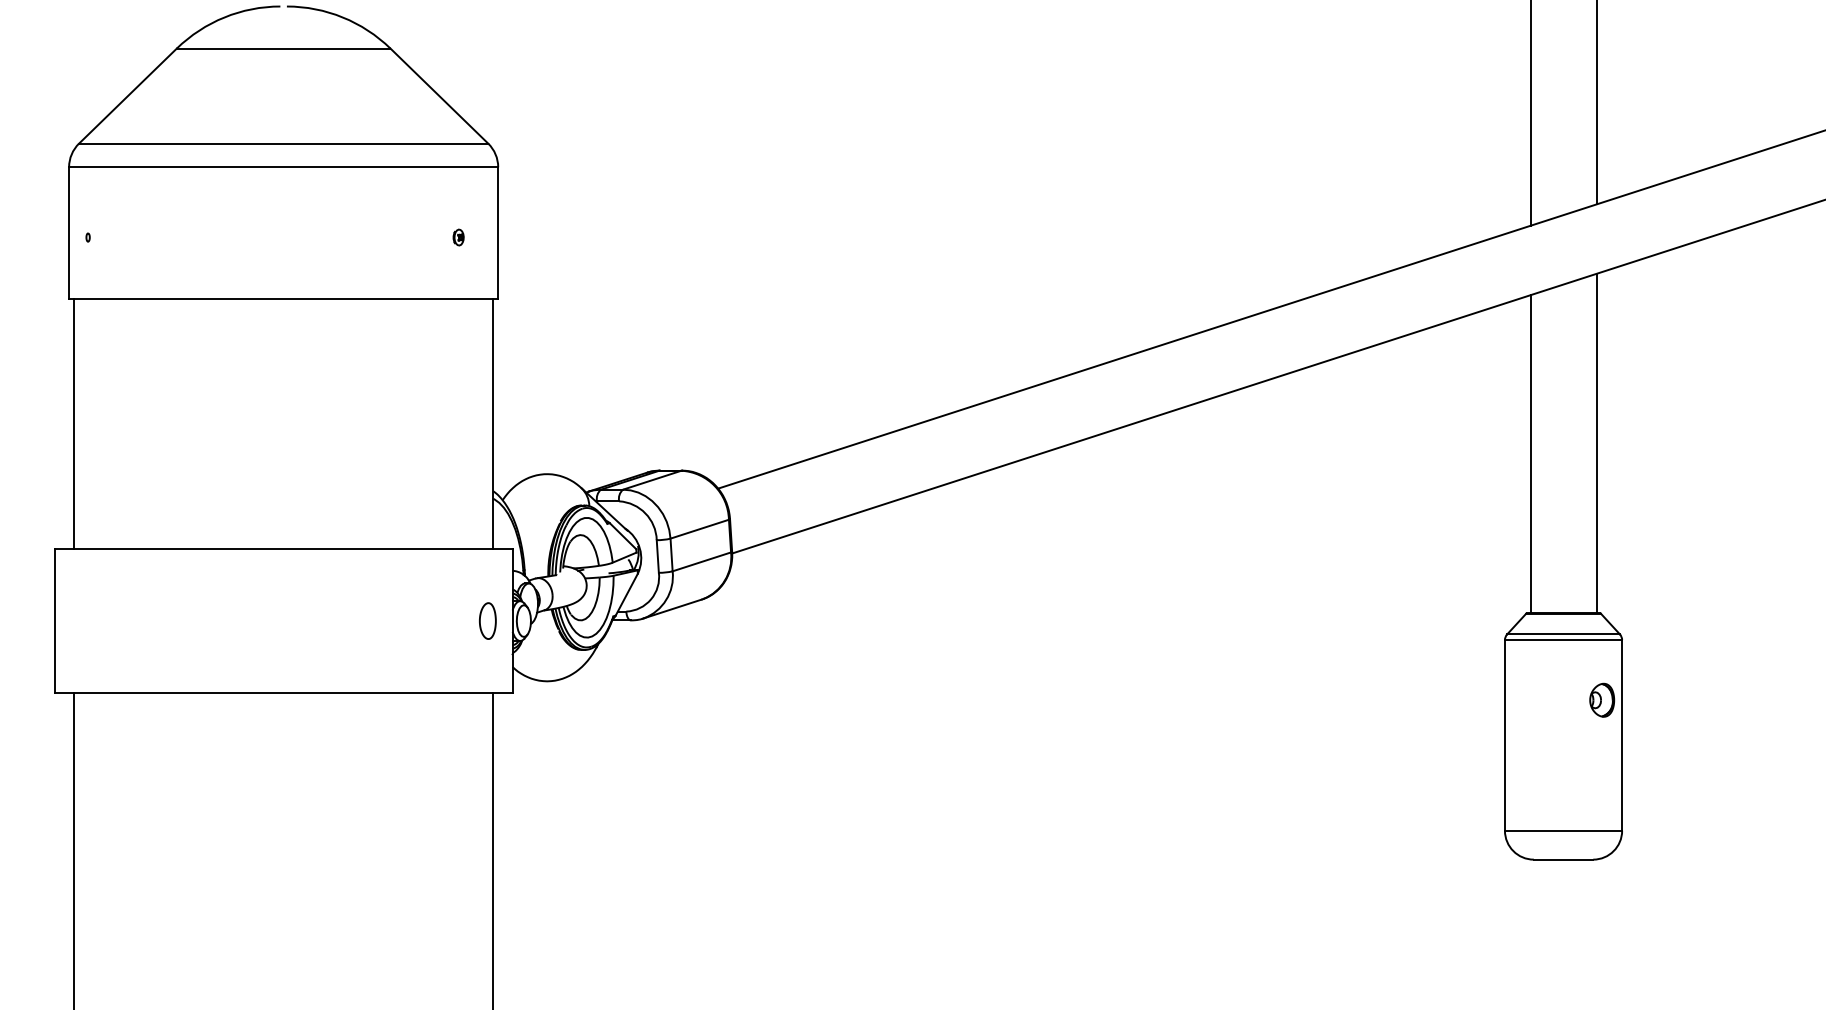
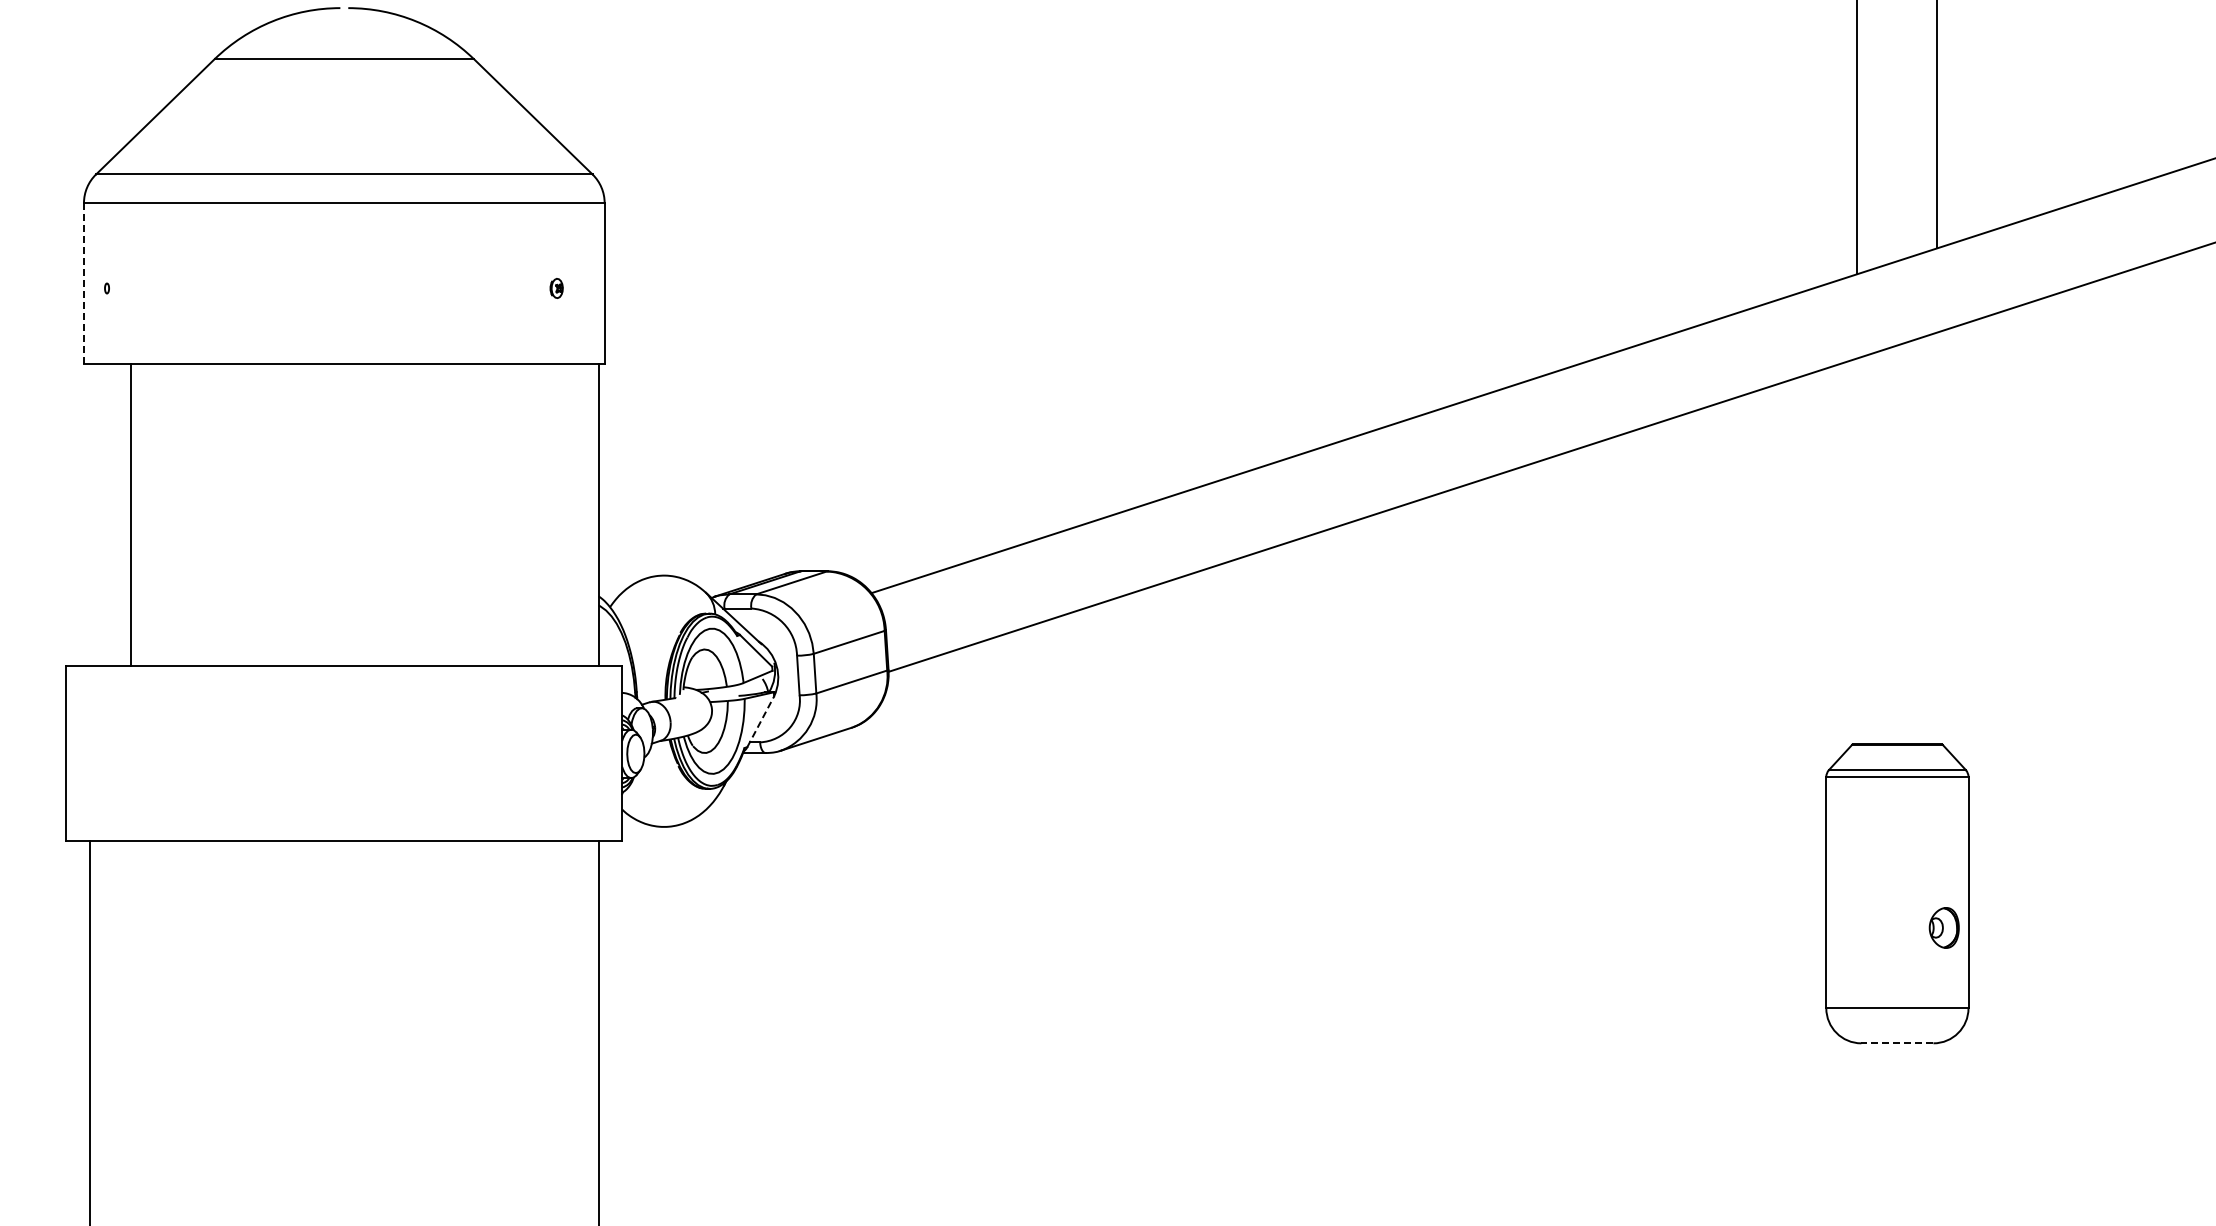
line: (68, 233) -> (83, 283), solid -> dashed
line: (73, 423) -> (130, 514), moved
line: (1596, 443) -> (1937, 538), removed
line: (1530, 454) -> (1857, 551), removed
line: (626, 594) -> (760, 721), solid -> dashed
part: (487, 620) -> (591, 753), removed
part: (1601, 699) -> (1943, 927), moved
line: (1562, 859) -> (1896, 1043), solid -> dashed

